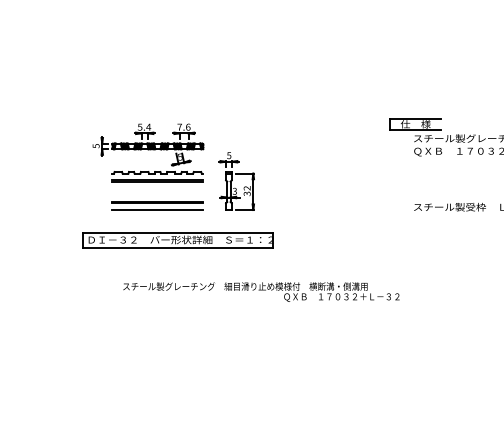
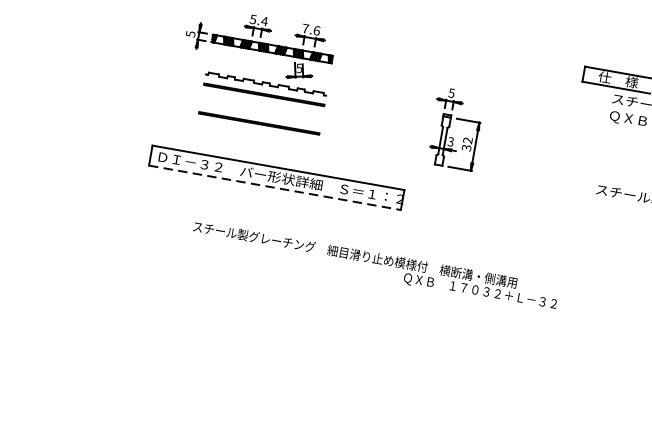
part: (236, 181) -> (455, 129), moved
line: (157, 210) -> (256, 133), removed
line: (178, 247) -> (275, 187), solid -> dashed

